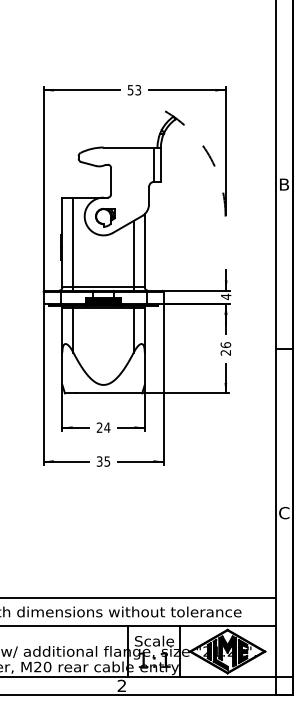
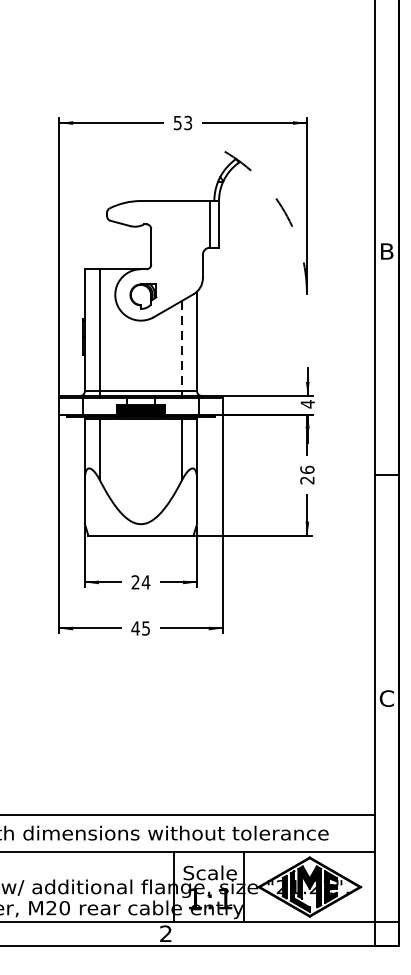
line: (133, 254) -> (181, 346), solid -> dashed
text: (99, 461) -> (135, 628), 35 -> 45

